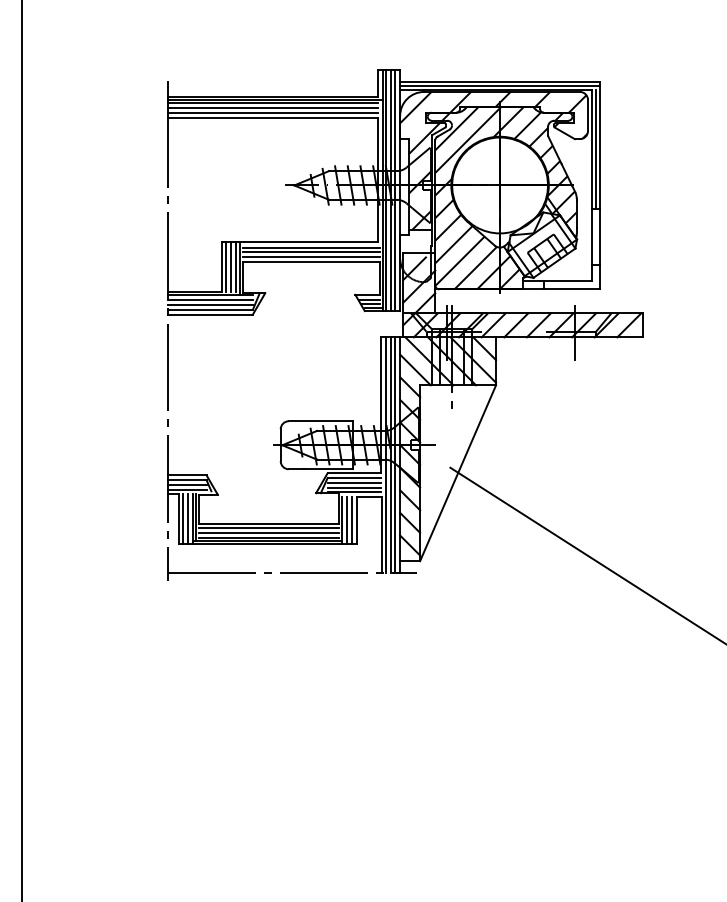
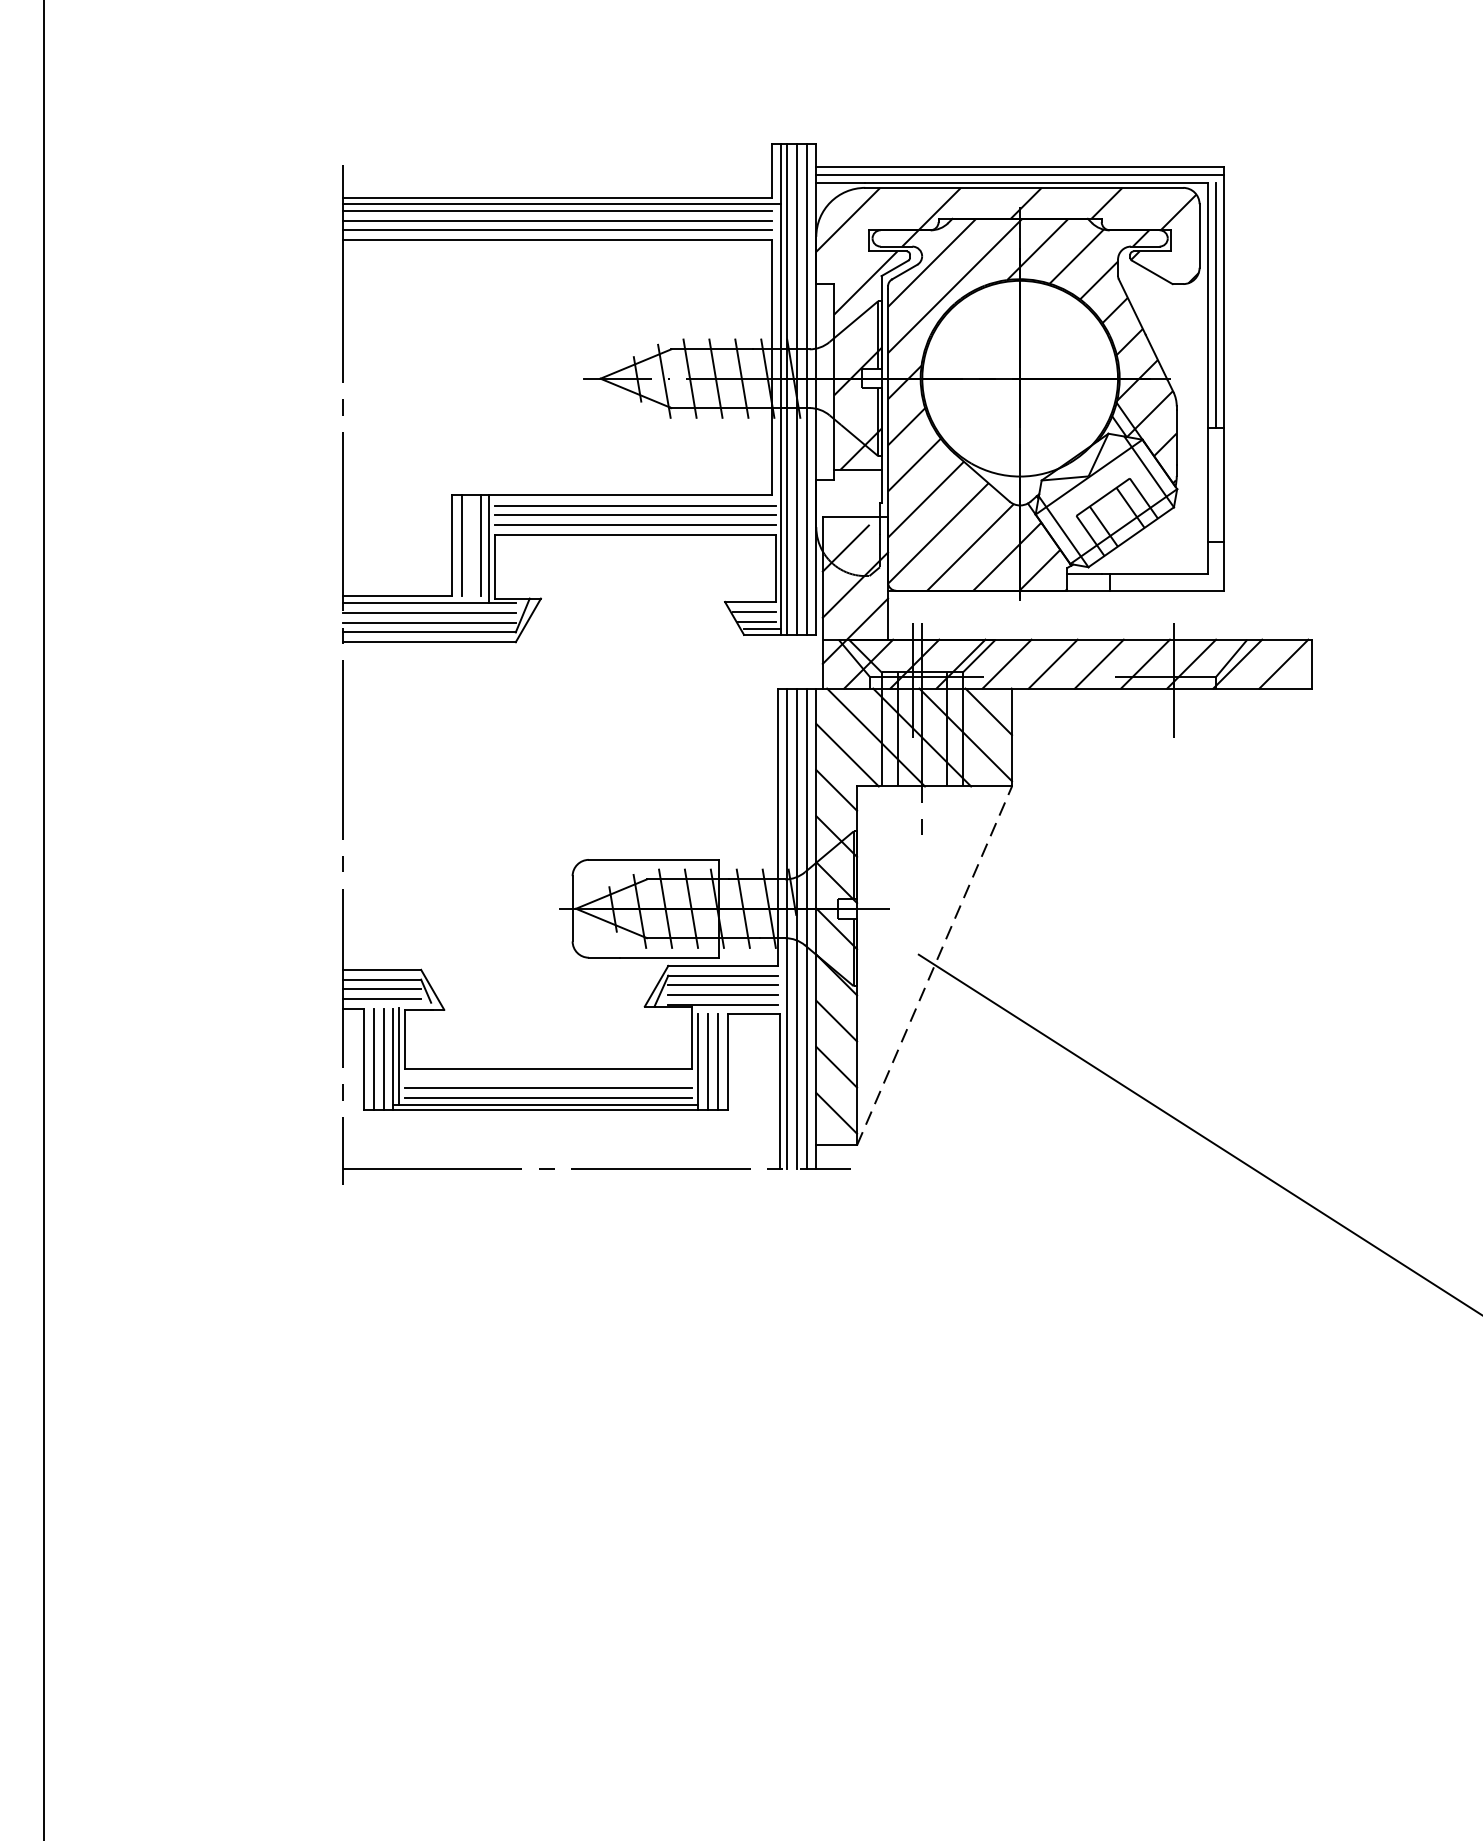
line: (231, 266) -> (472, 544), removed
line: (458, 473) -> (935, 966), solid -> dashed
line: (268, 528) -> (547, 1078), removed

